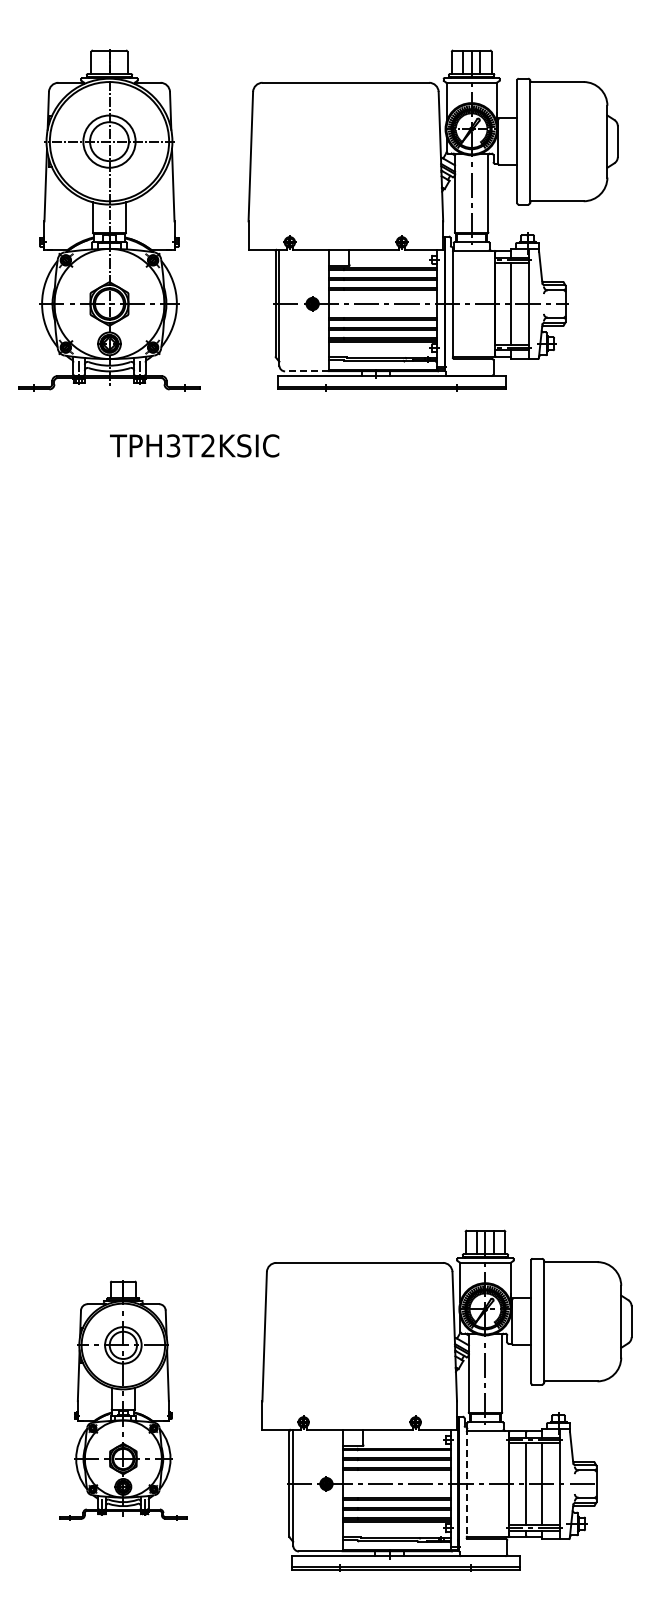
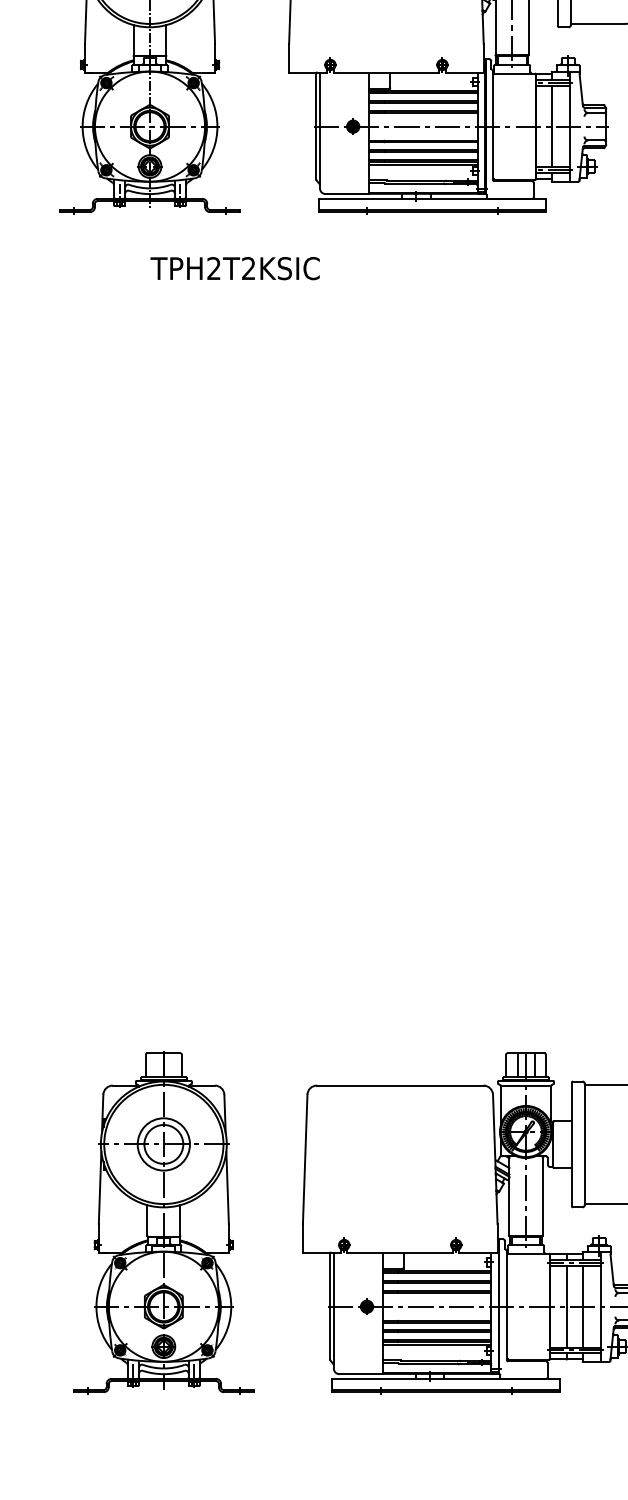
line: (306, 371) -> (347, 194), dashed -> solid
text: (173, 445) -> (214, 268), TPH3T2KSIC -> TPH2T2KSIC
part: (123, 1400) -> (164, 1223), size x1.43
line: (466, 1482) -> (507, 1305), dashed -> solid

